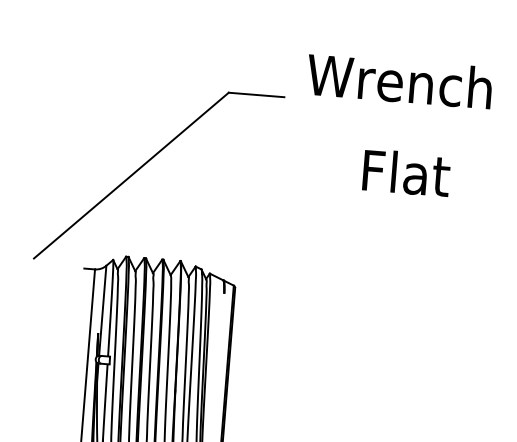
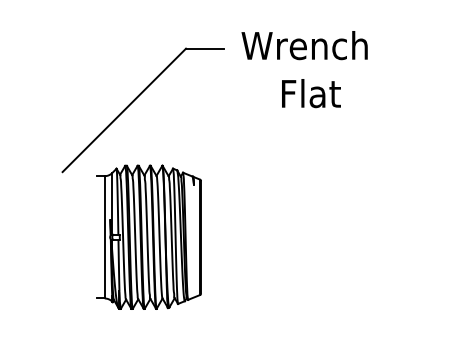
text: (399, 81) -> (304, 45), moved

